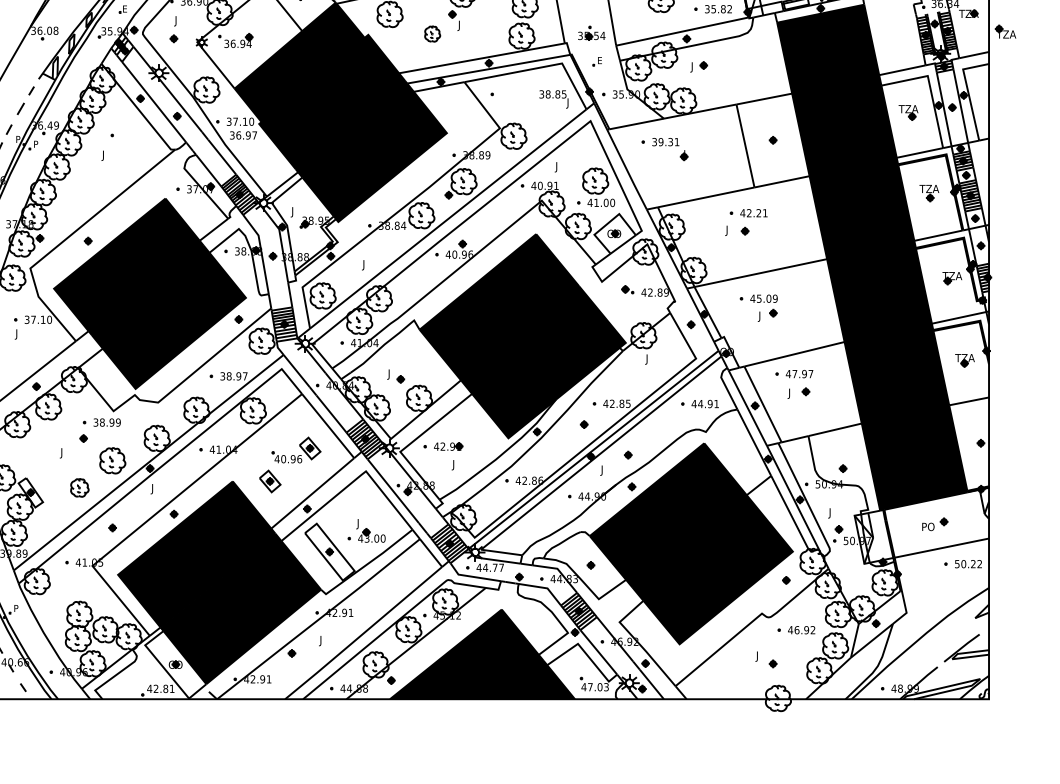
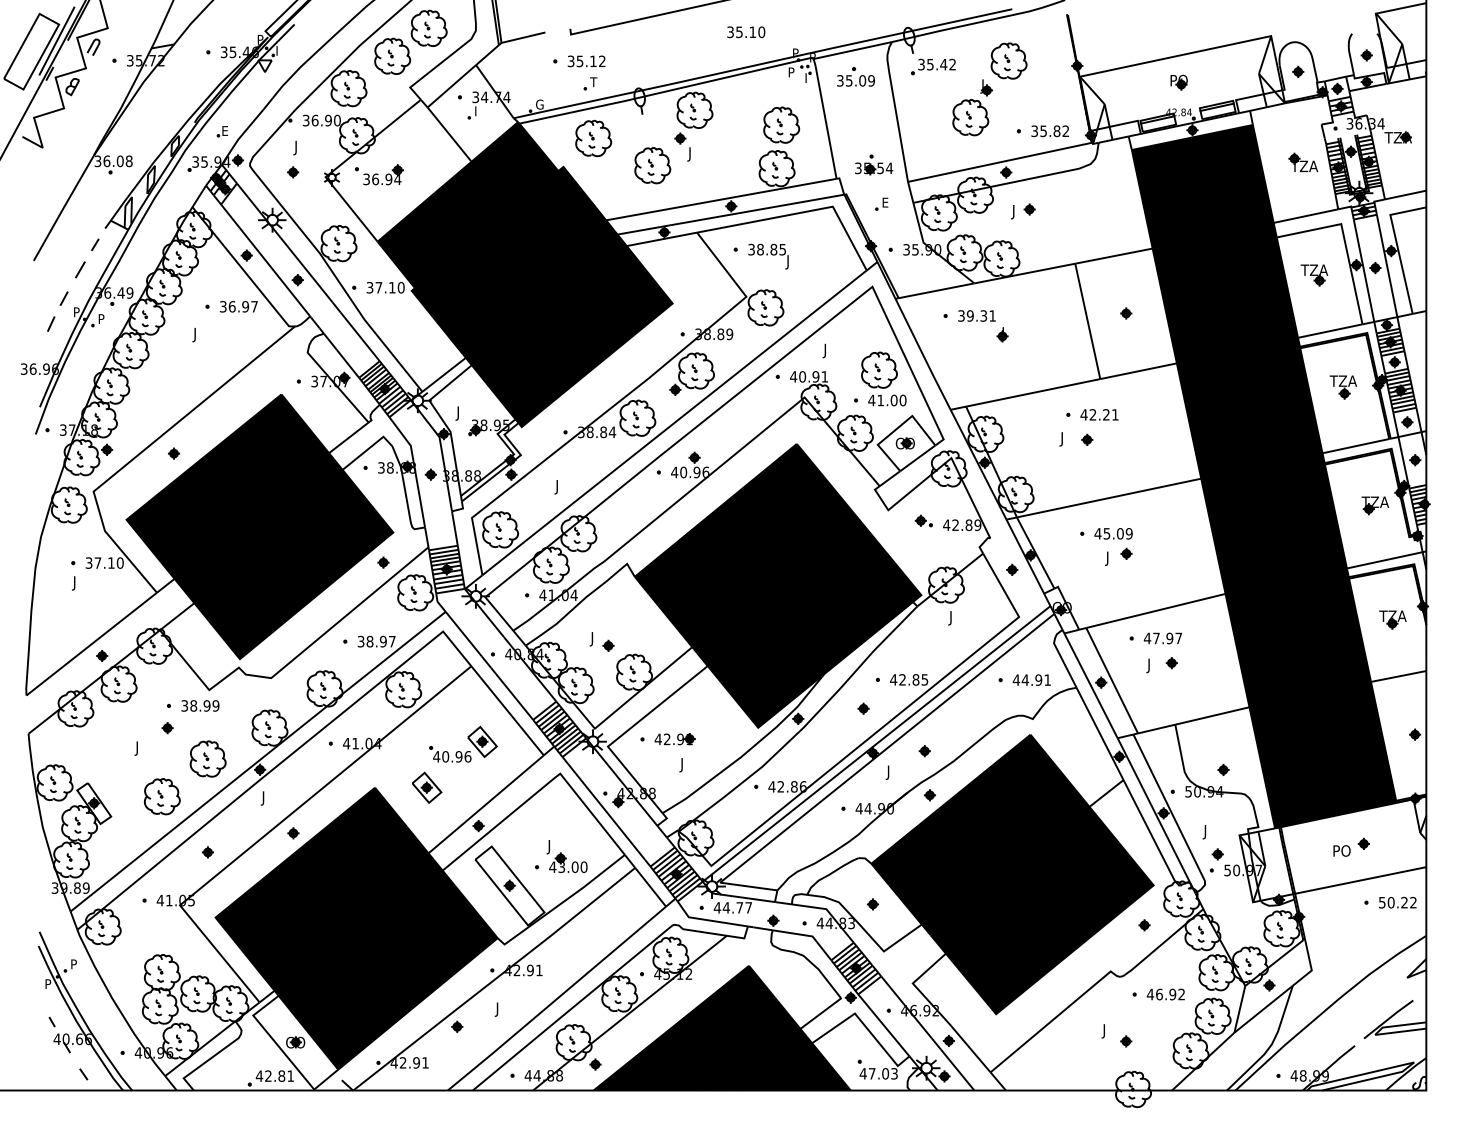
part: (1005, 30) -> (1303, 161), moved
part: (432, 33) -> (652, 165), size x1.67
text: (553, 99) -> (768, 256), moved
text: (243, 135) -> (238, 306), moved
part: (79, 487) -> (162, 796), size x1.43

